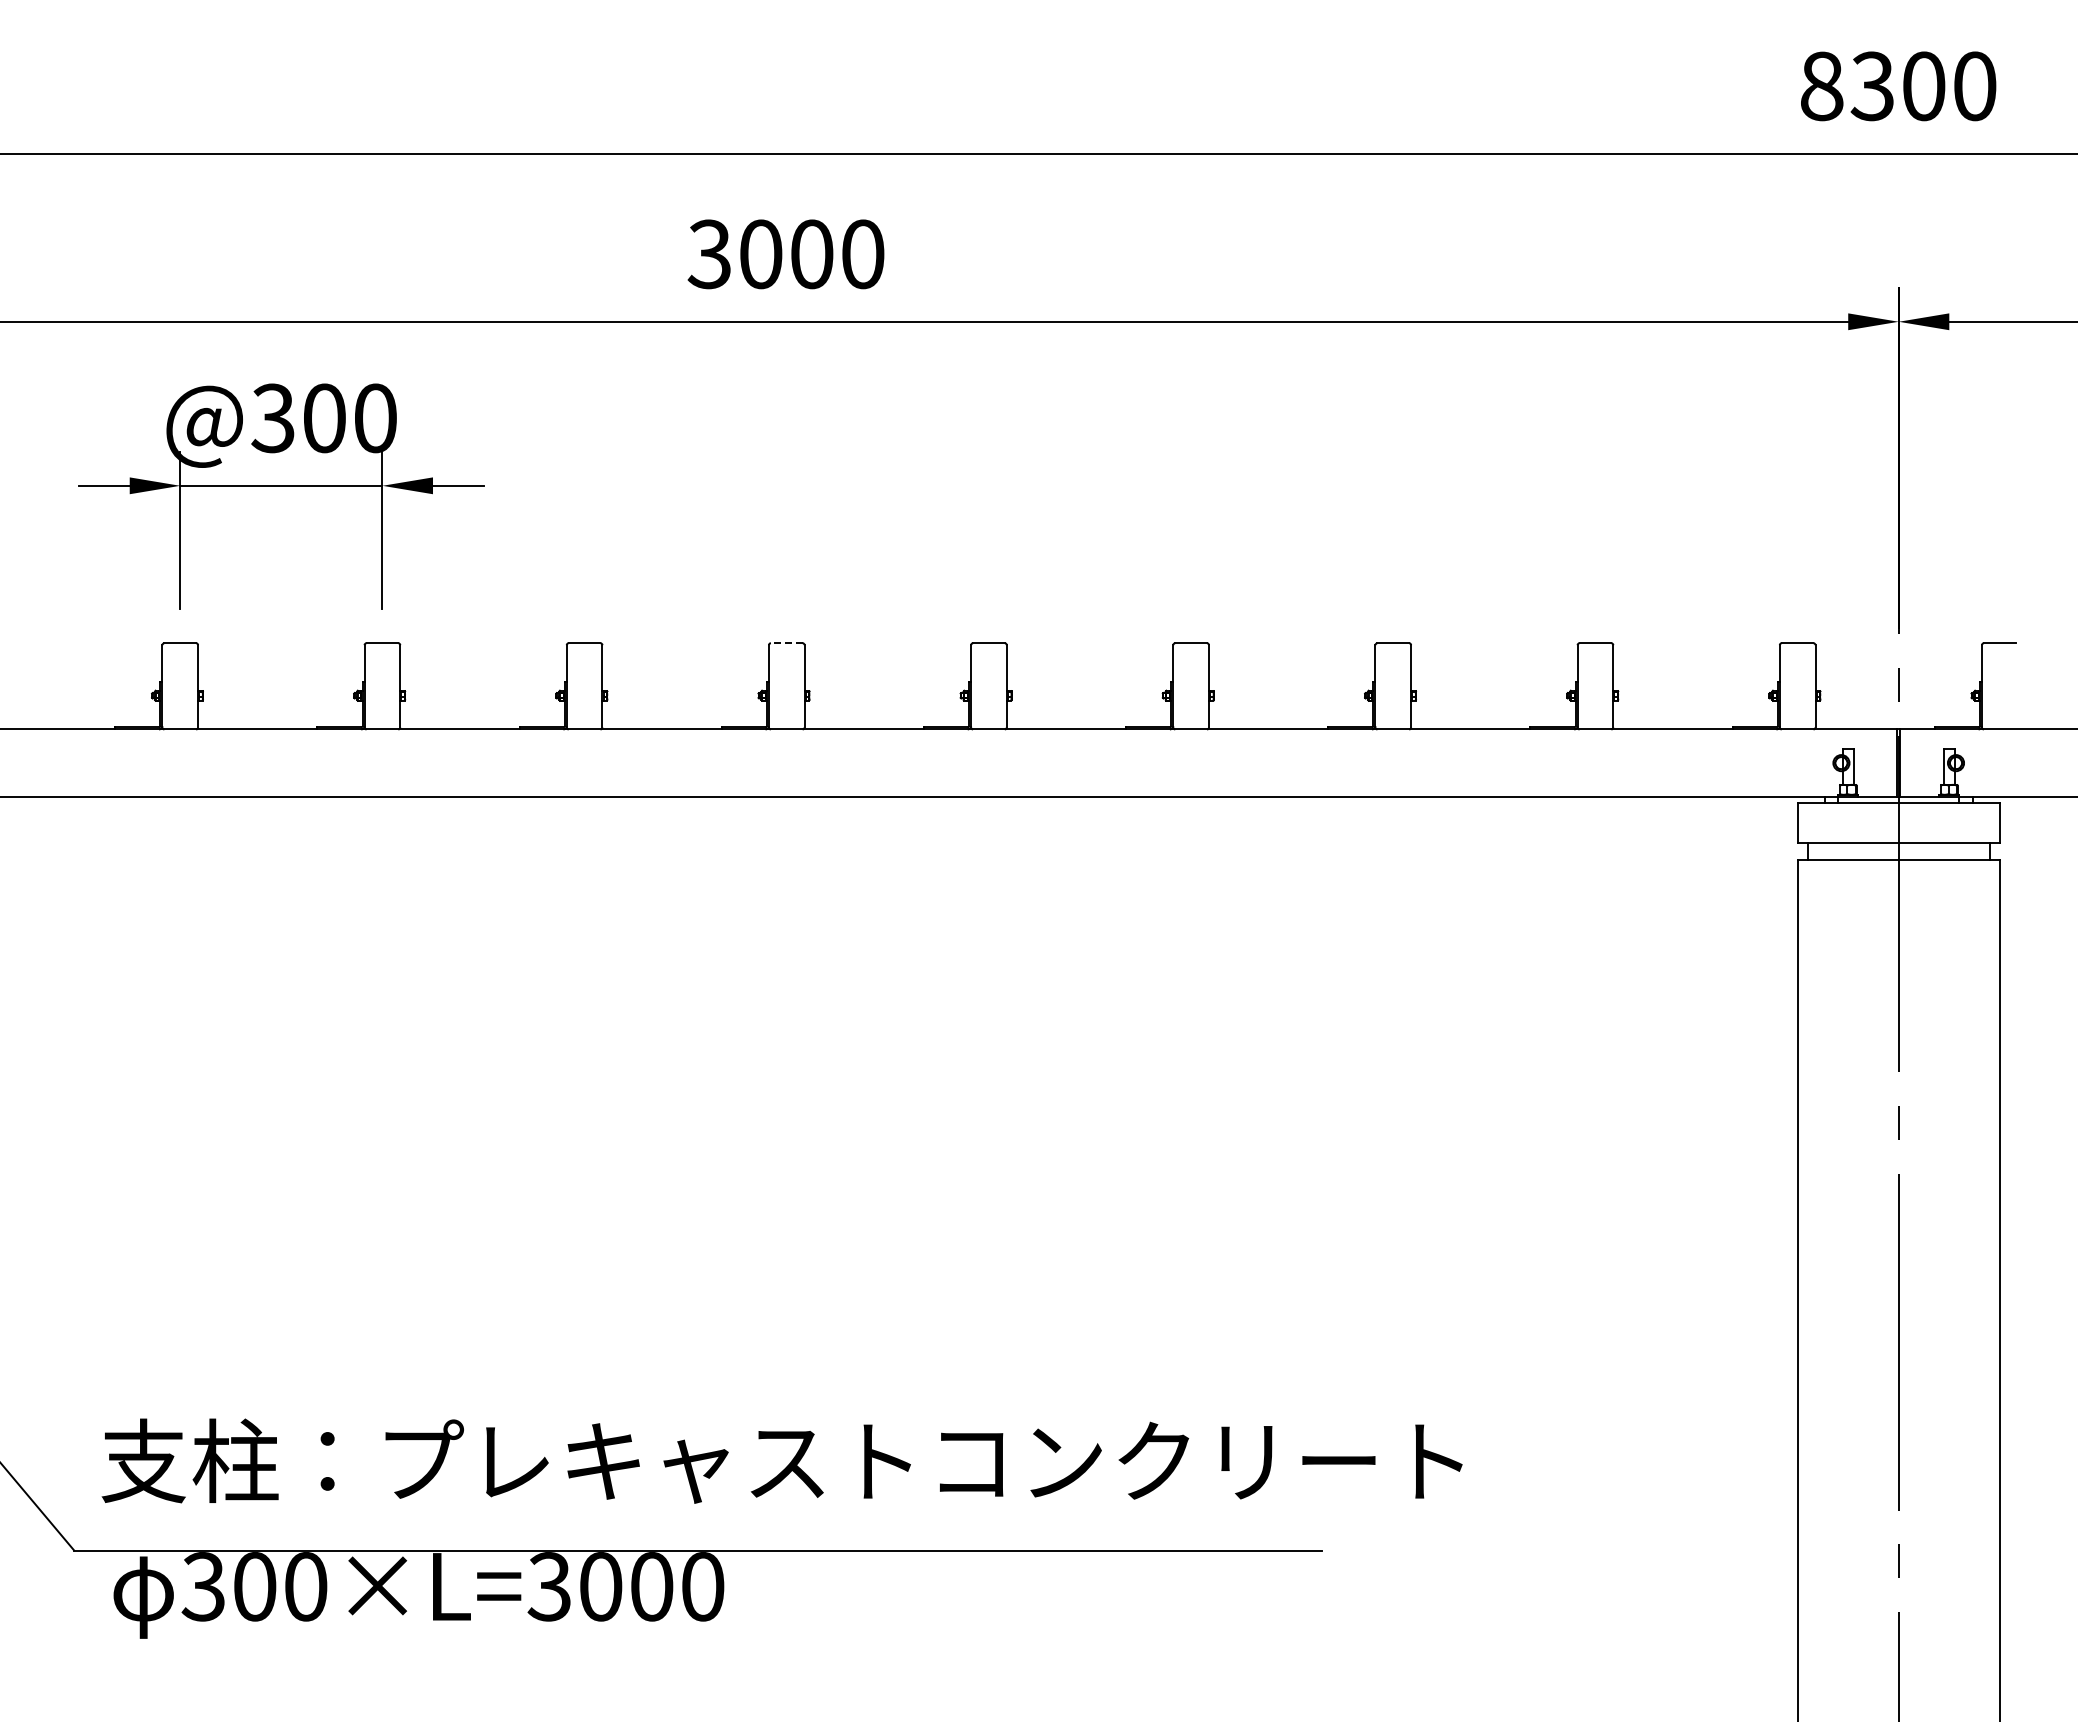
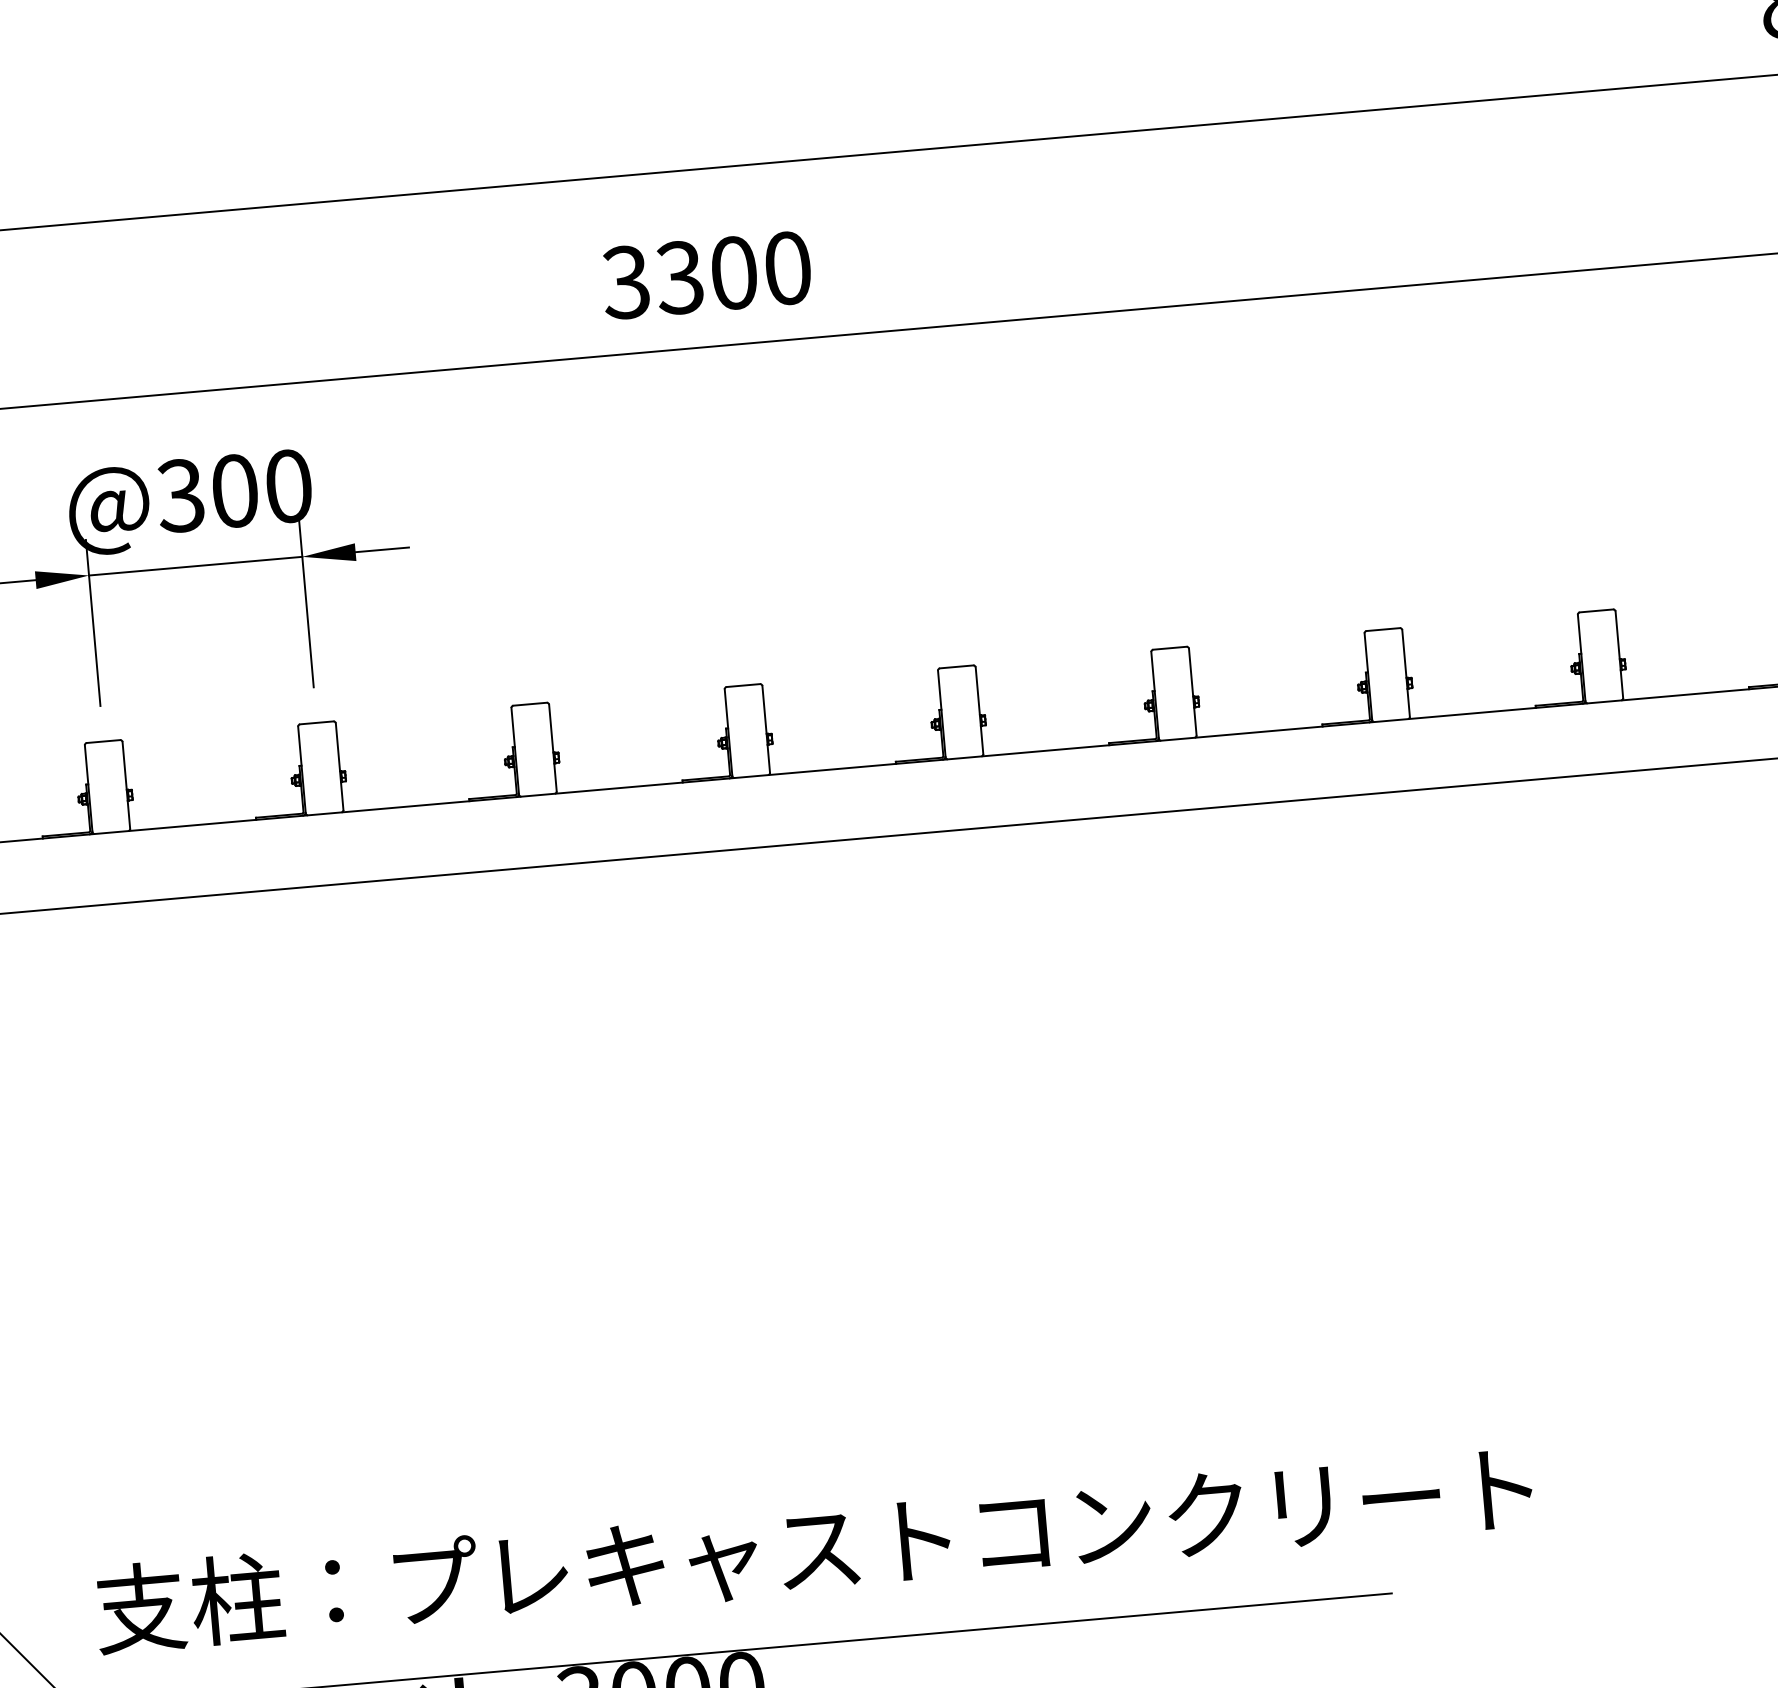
text: (760, 254) -> (679, 277), 3000 -> 3300
line: (786, 643) -> (743, 685), dashed -> solid

